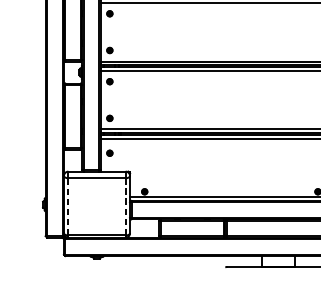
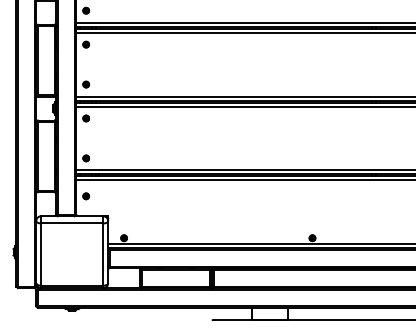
line: (68, 206) -> (41, 254), dashed -> solid
line: (125, 207) -> (103, 255), dashed -> solid

